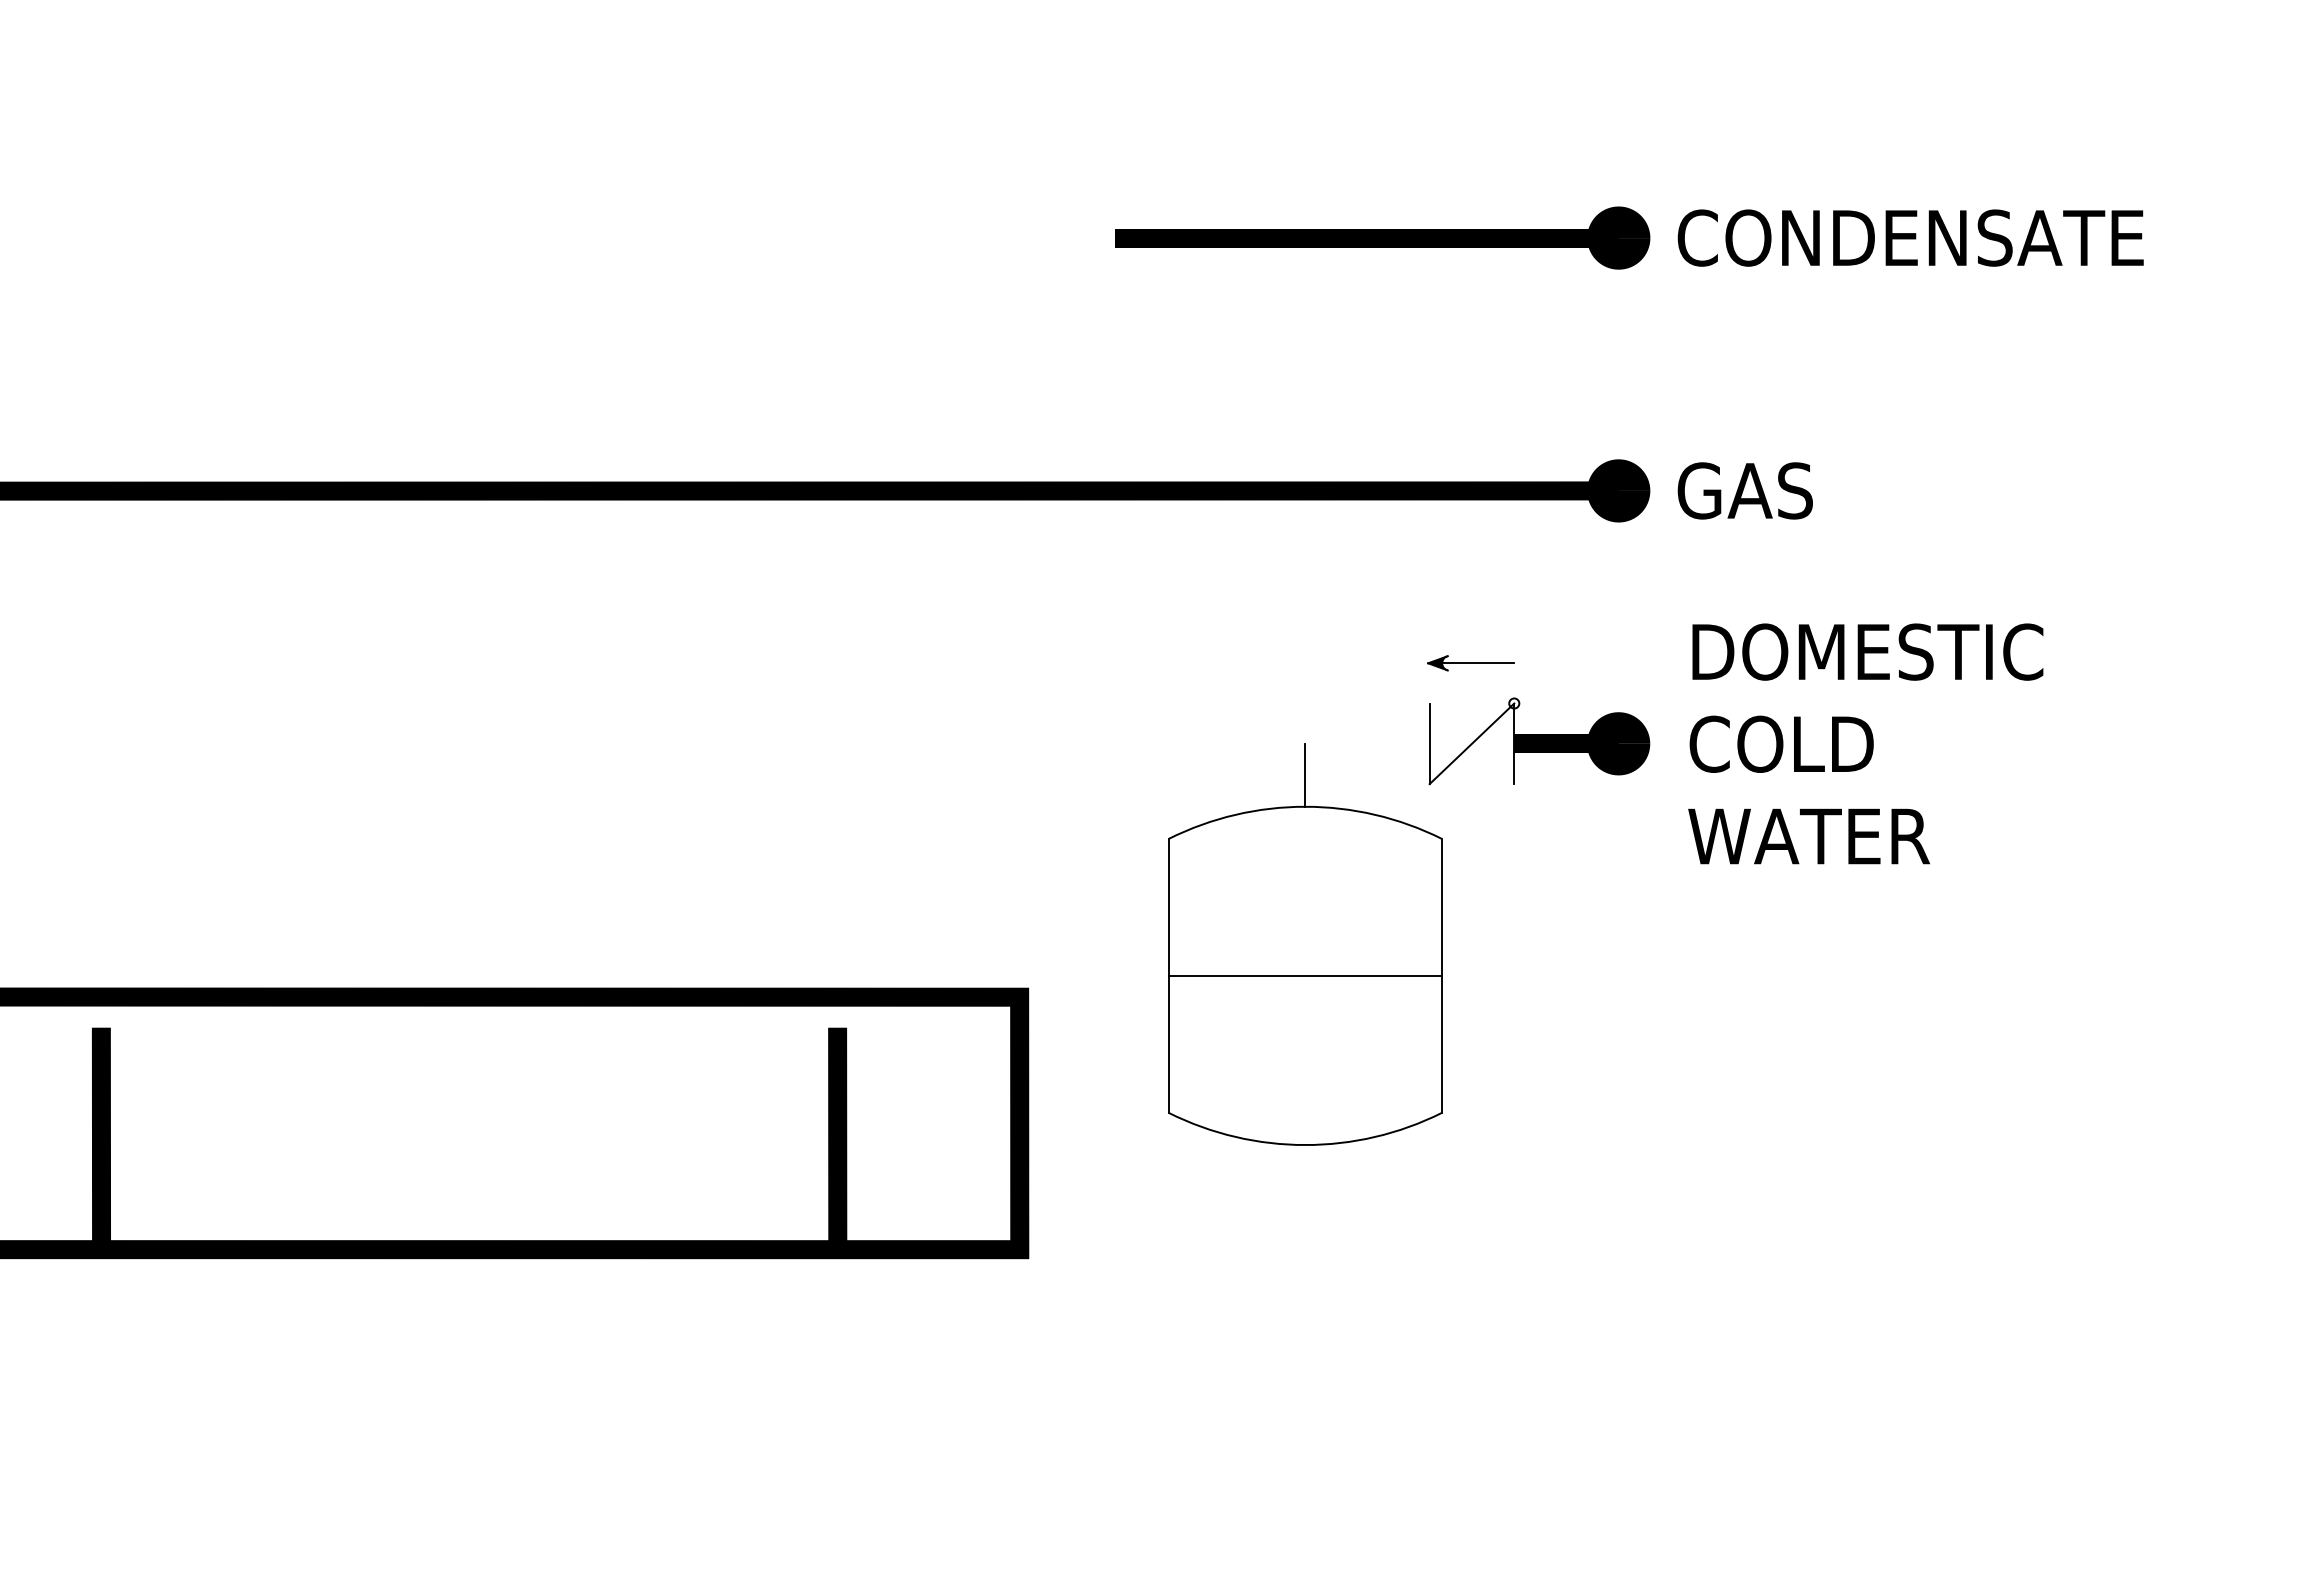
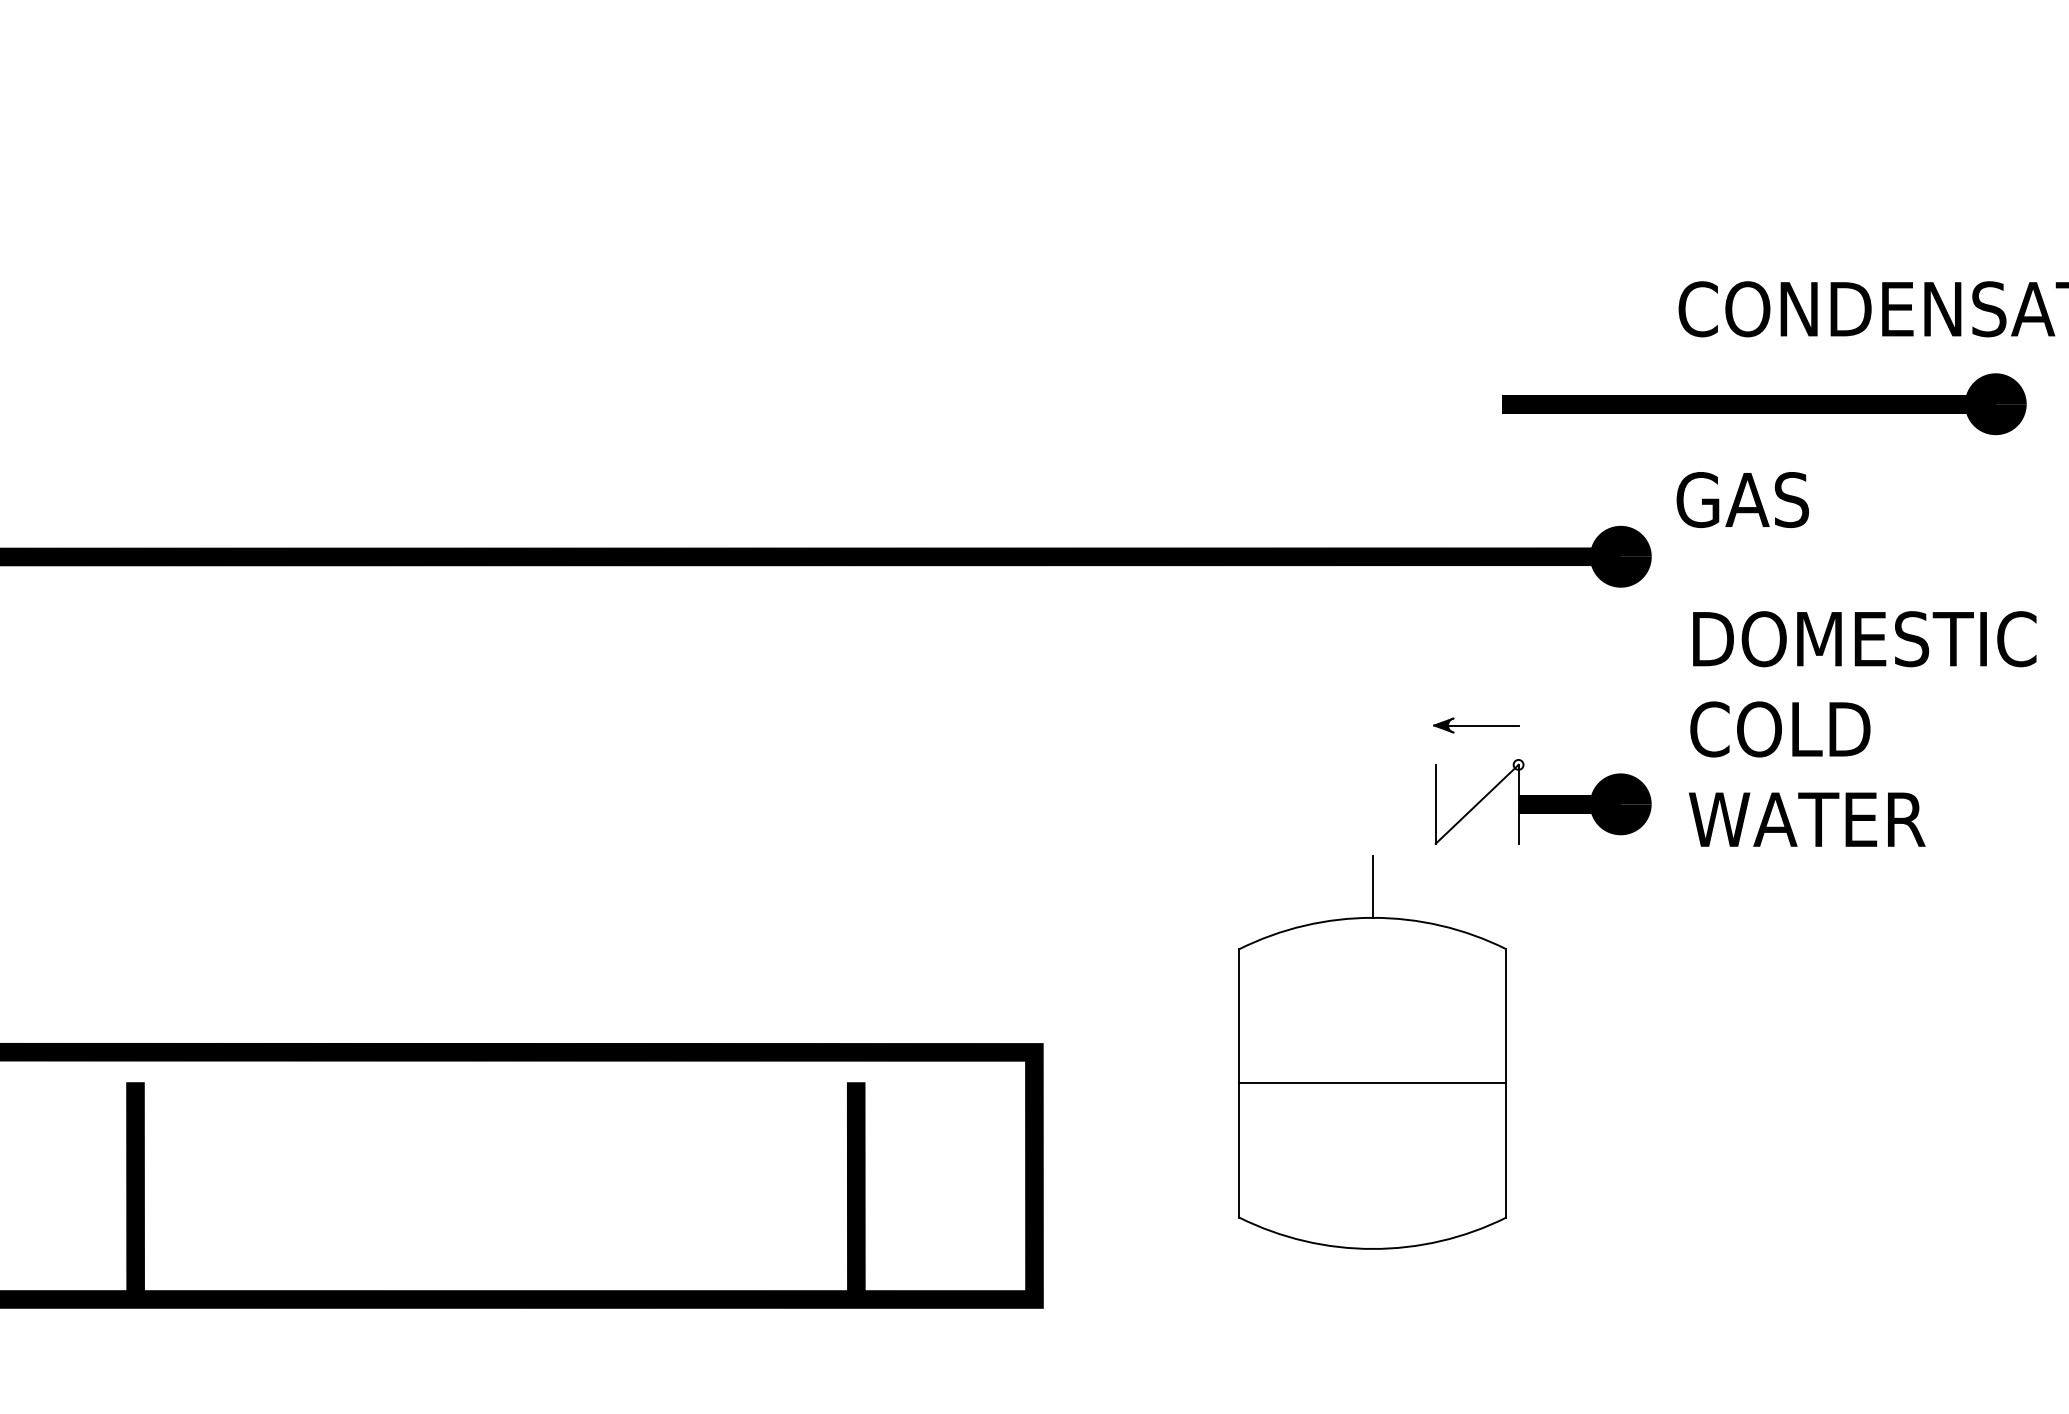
part: (1382, 237) -> (1764, 403), moved
text: (1744, 490) -> (1741, 499), moved
text: (1865, 743) -> (1862, 728), moved
part: (1305, 944) -> (1372, 1052), moved

